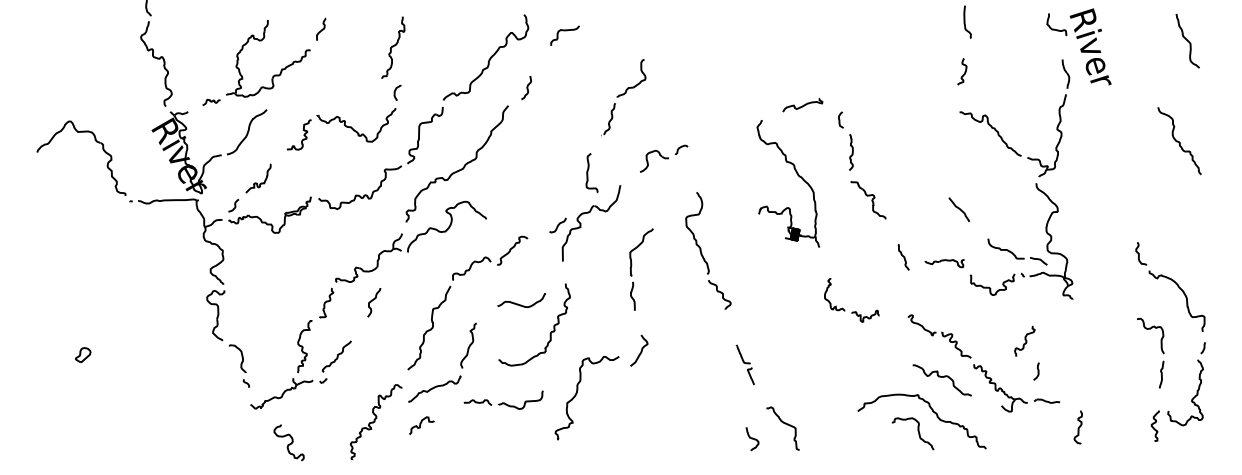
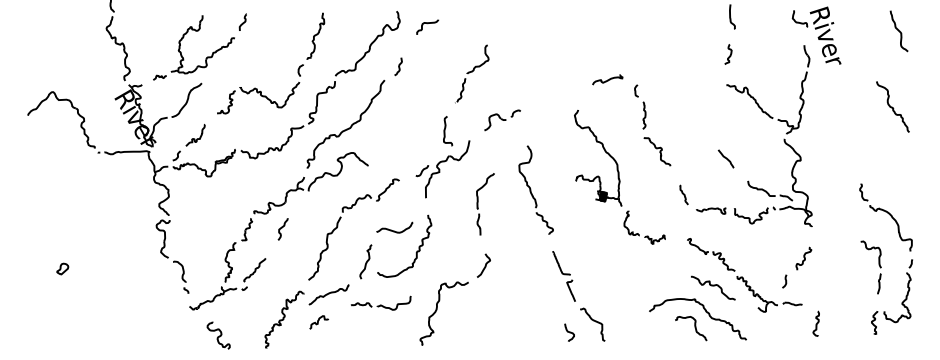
part: (393, 47) -> (315, 36), moved
part: (797, 175) -> (605, 151), moved
part: (944, 263) -> (711, 211), moved
curve: (1024, 339) -> (803, 257), moved
curve: (469, 345) -> (366, 261), moved
part: (745, 364) -> (564, 276), size x1.67
curve: (577, 393) -> (437, 310), moved

